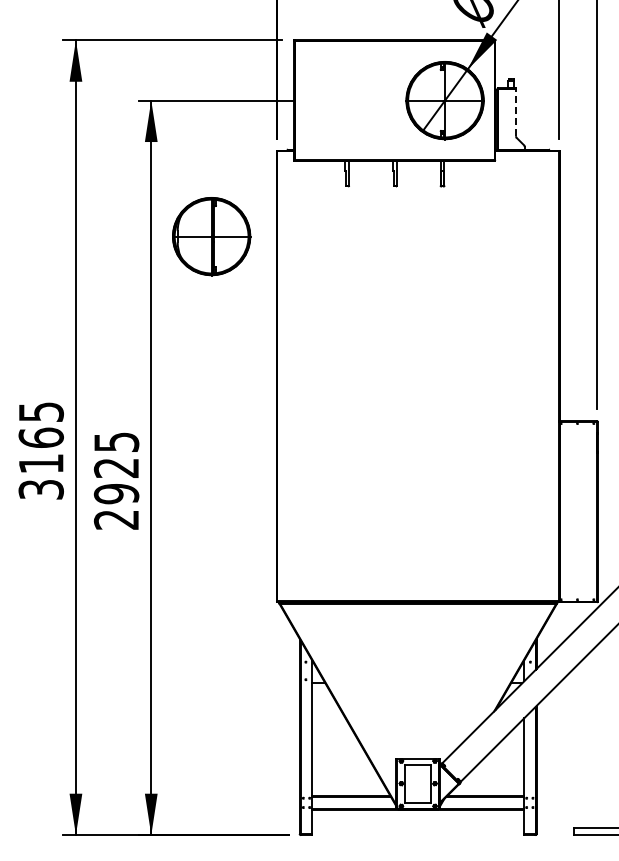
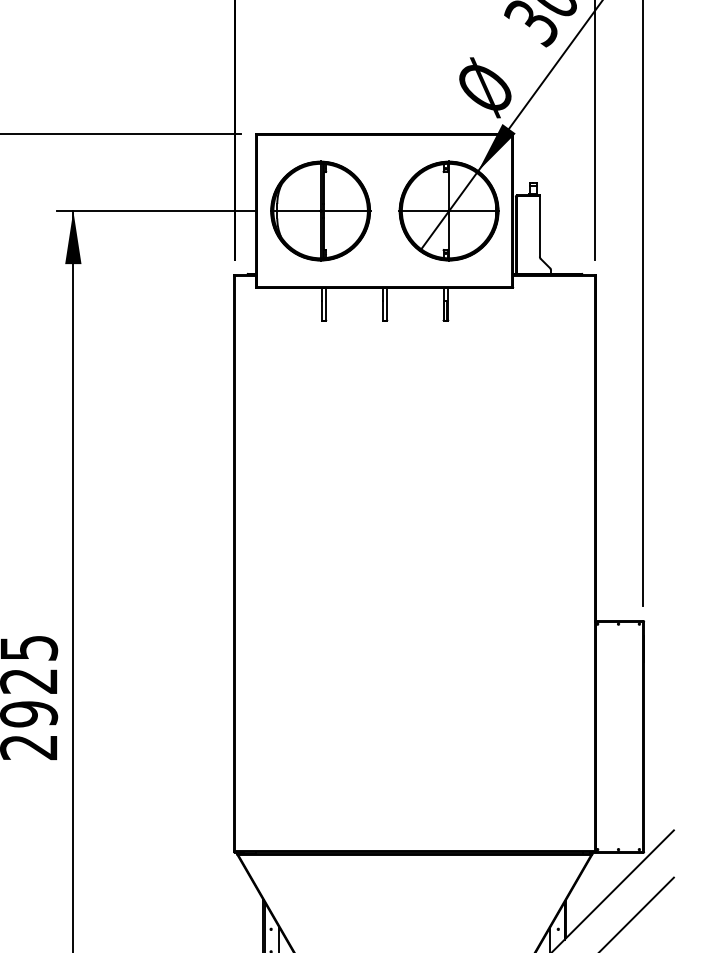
line: (516, 112) -> (540, 226), dashed -> solid
part: (211, 236) -> (320, 211), moved

